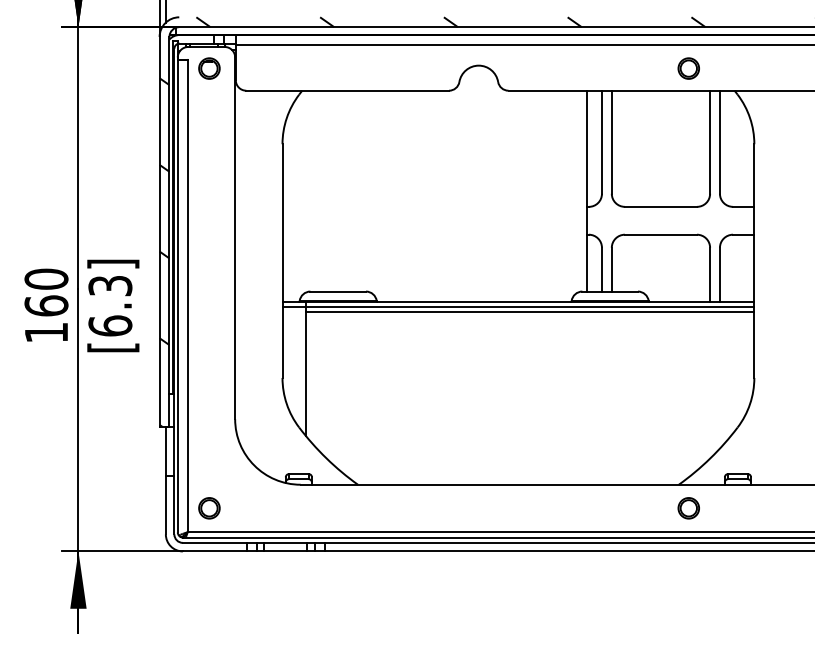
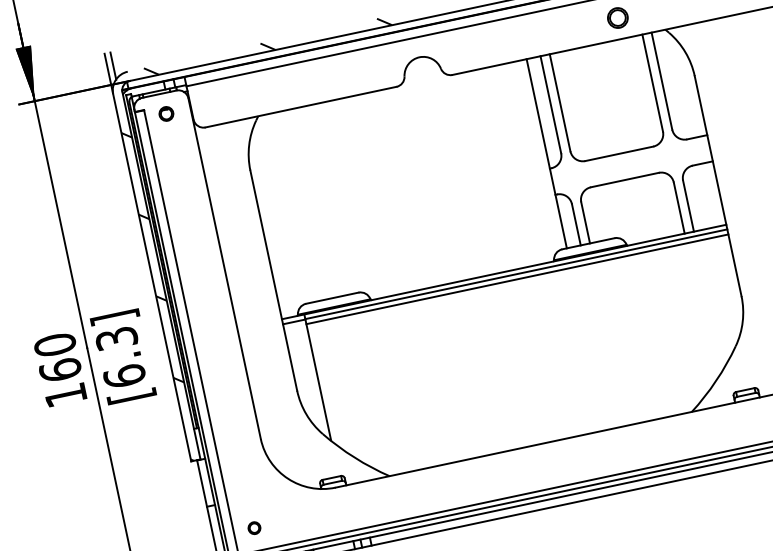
part: (209, 68) -> (166, 113), size x0.7
part: (209, 508) -> (254, 528), size x0.6
part: (688, 508) -> (705, 432), removed

